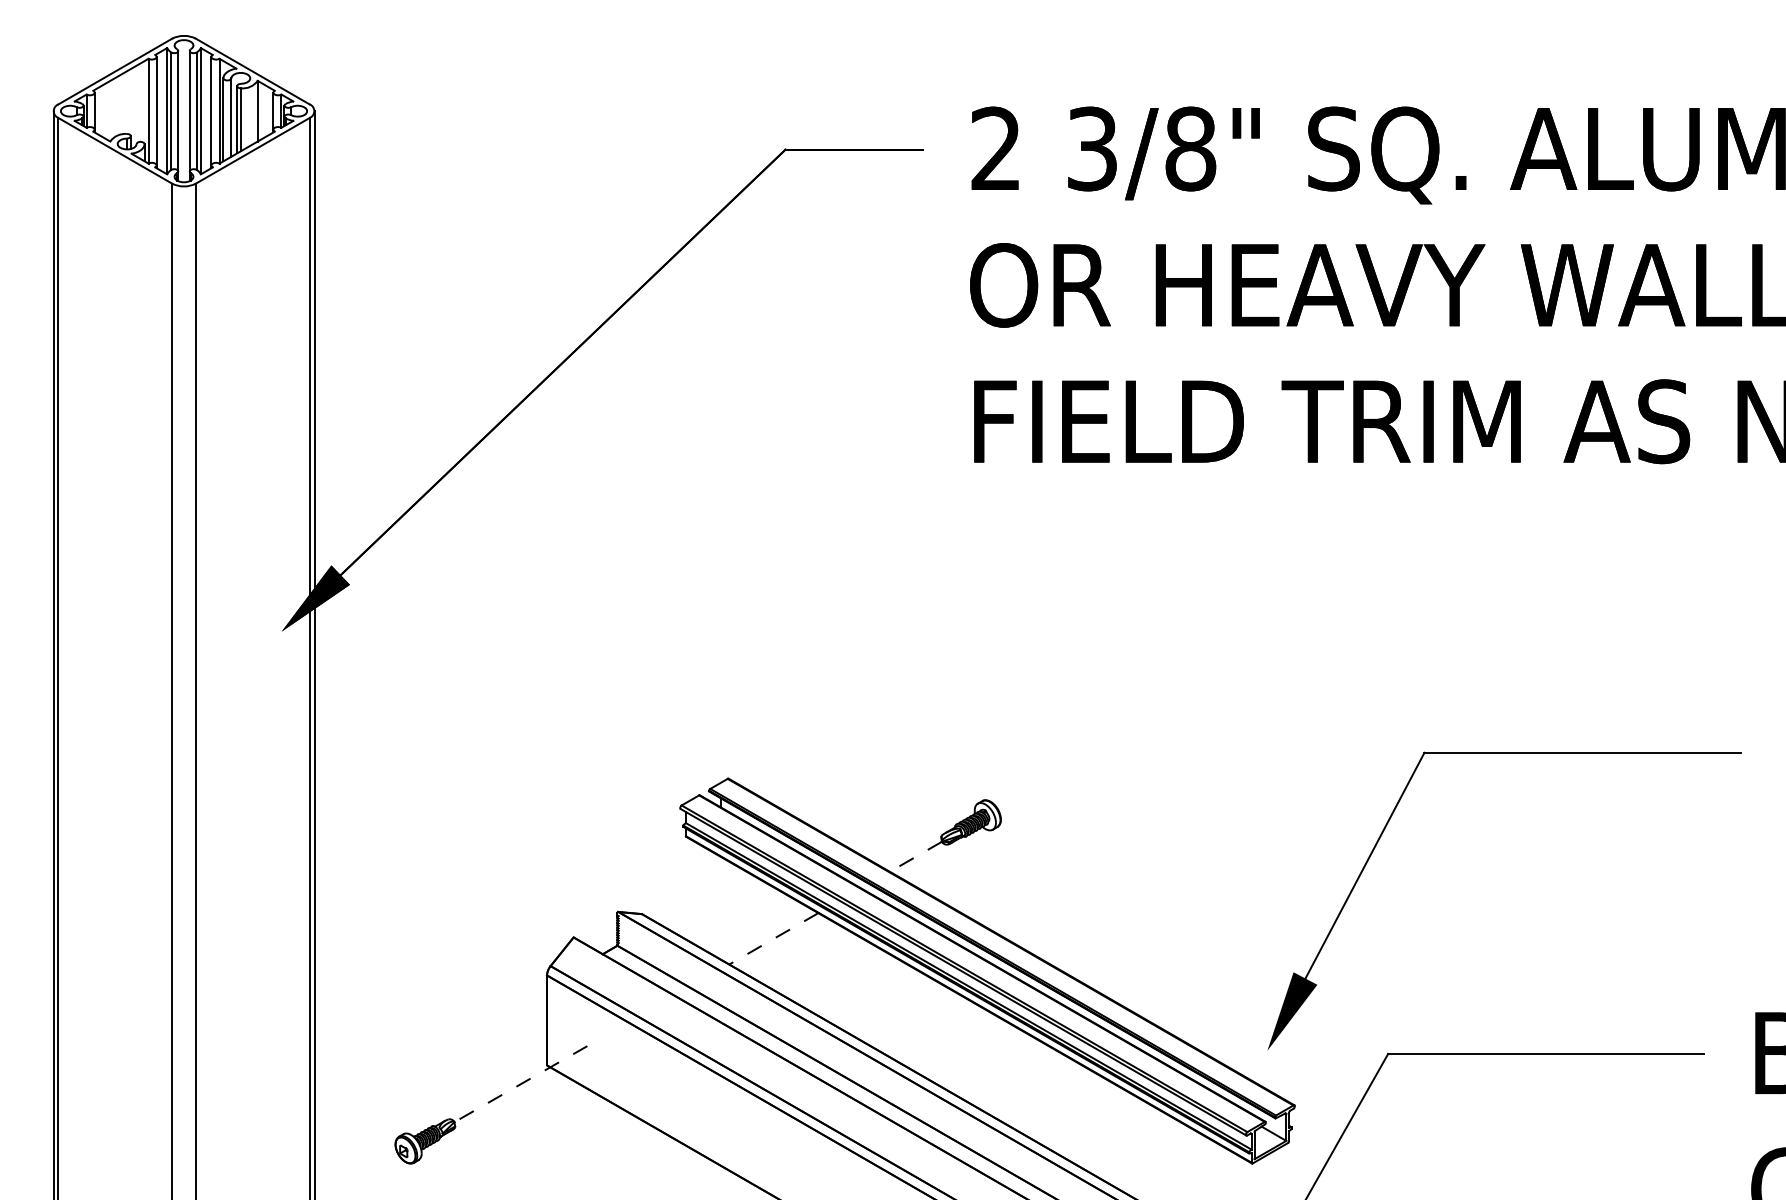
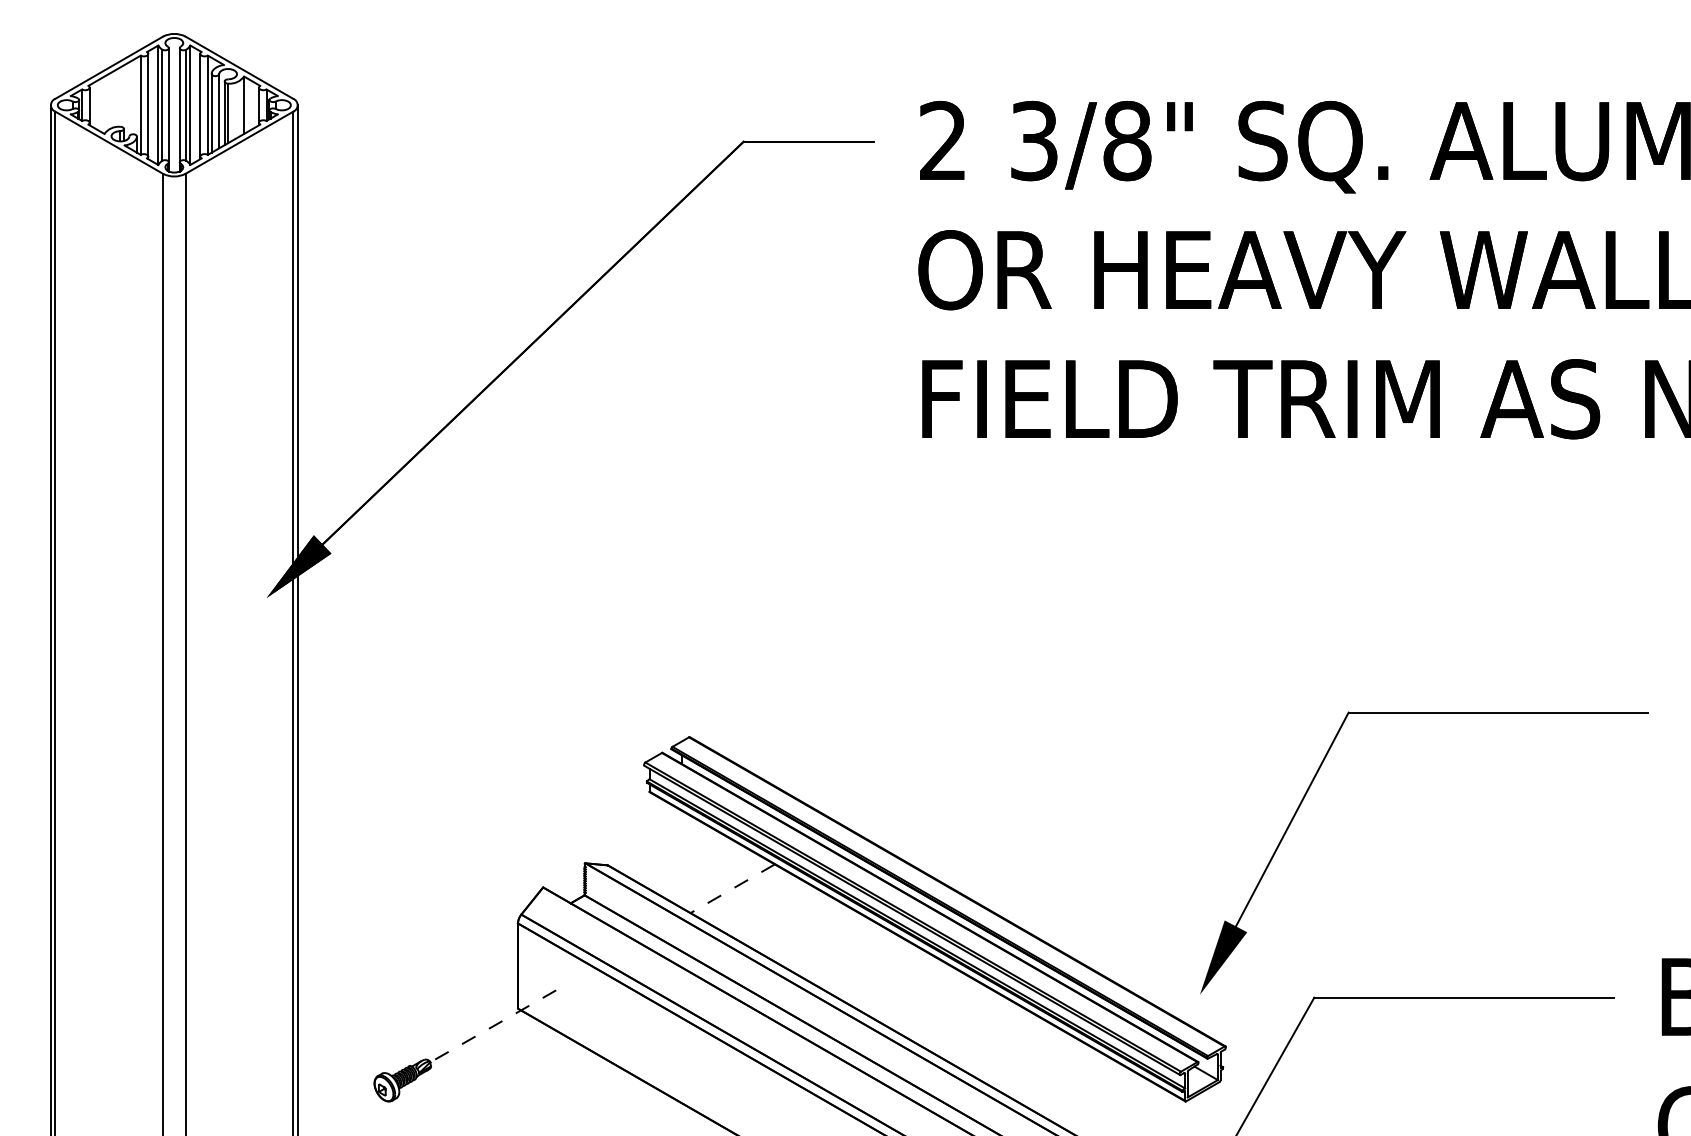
part: (950, 832) -> (899, 788), removed

